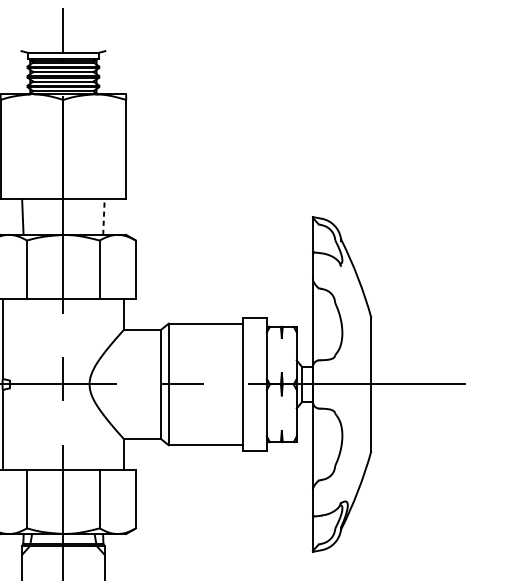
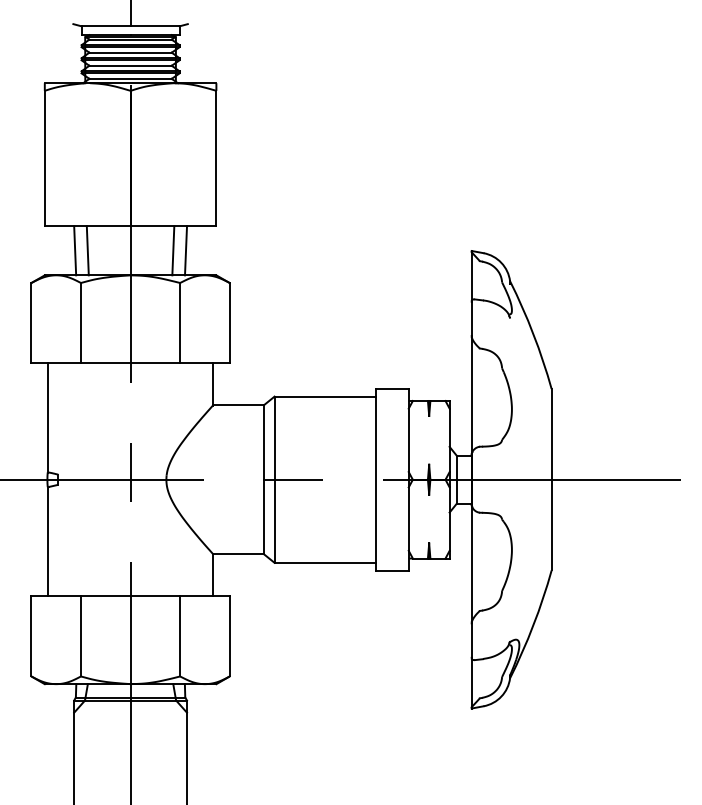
line: (31, 216) -> (87, 250), added
line: (94, 216) -> (173, 250), added
line: (104, 216) -> (186, 250), dashed -> solid

